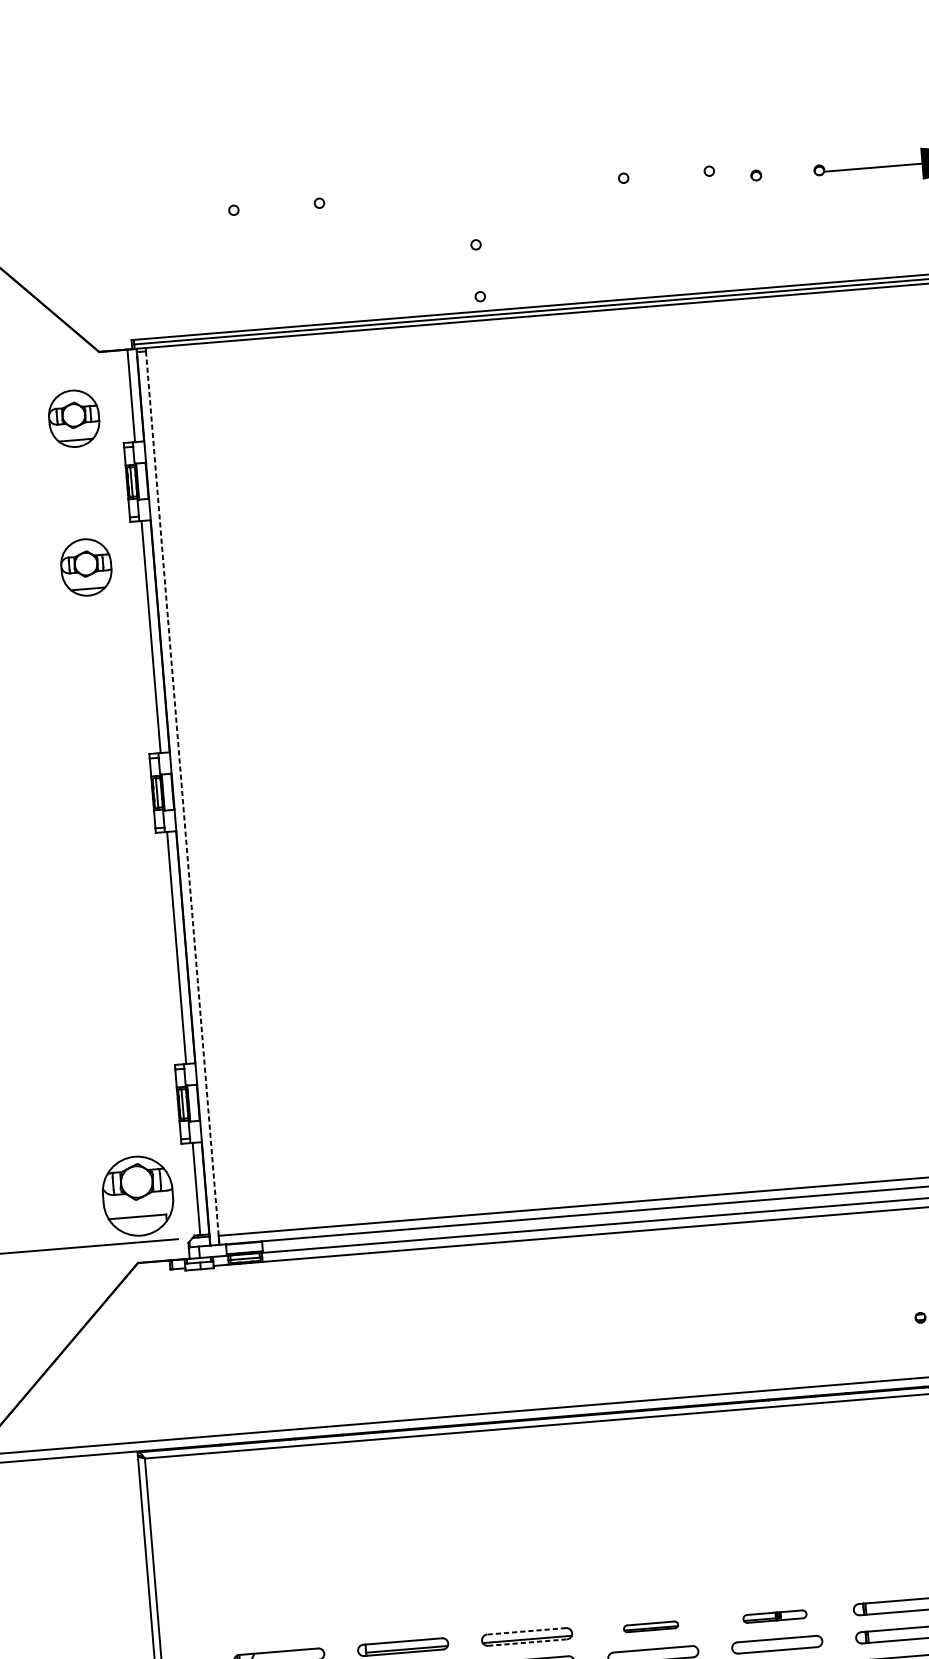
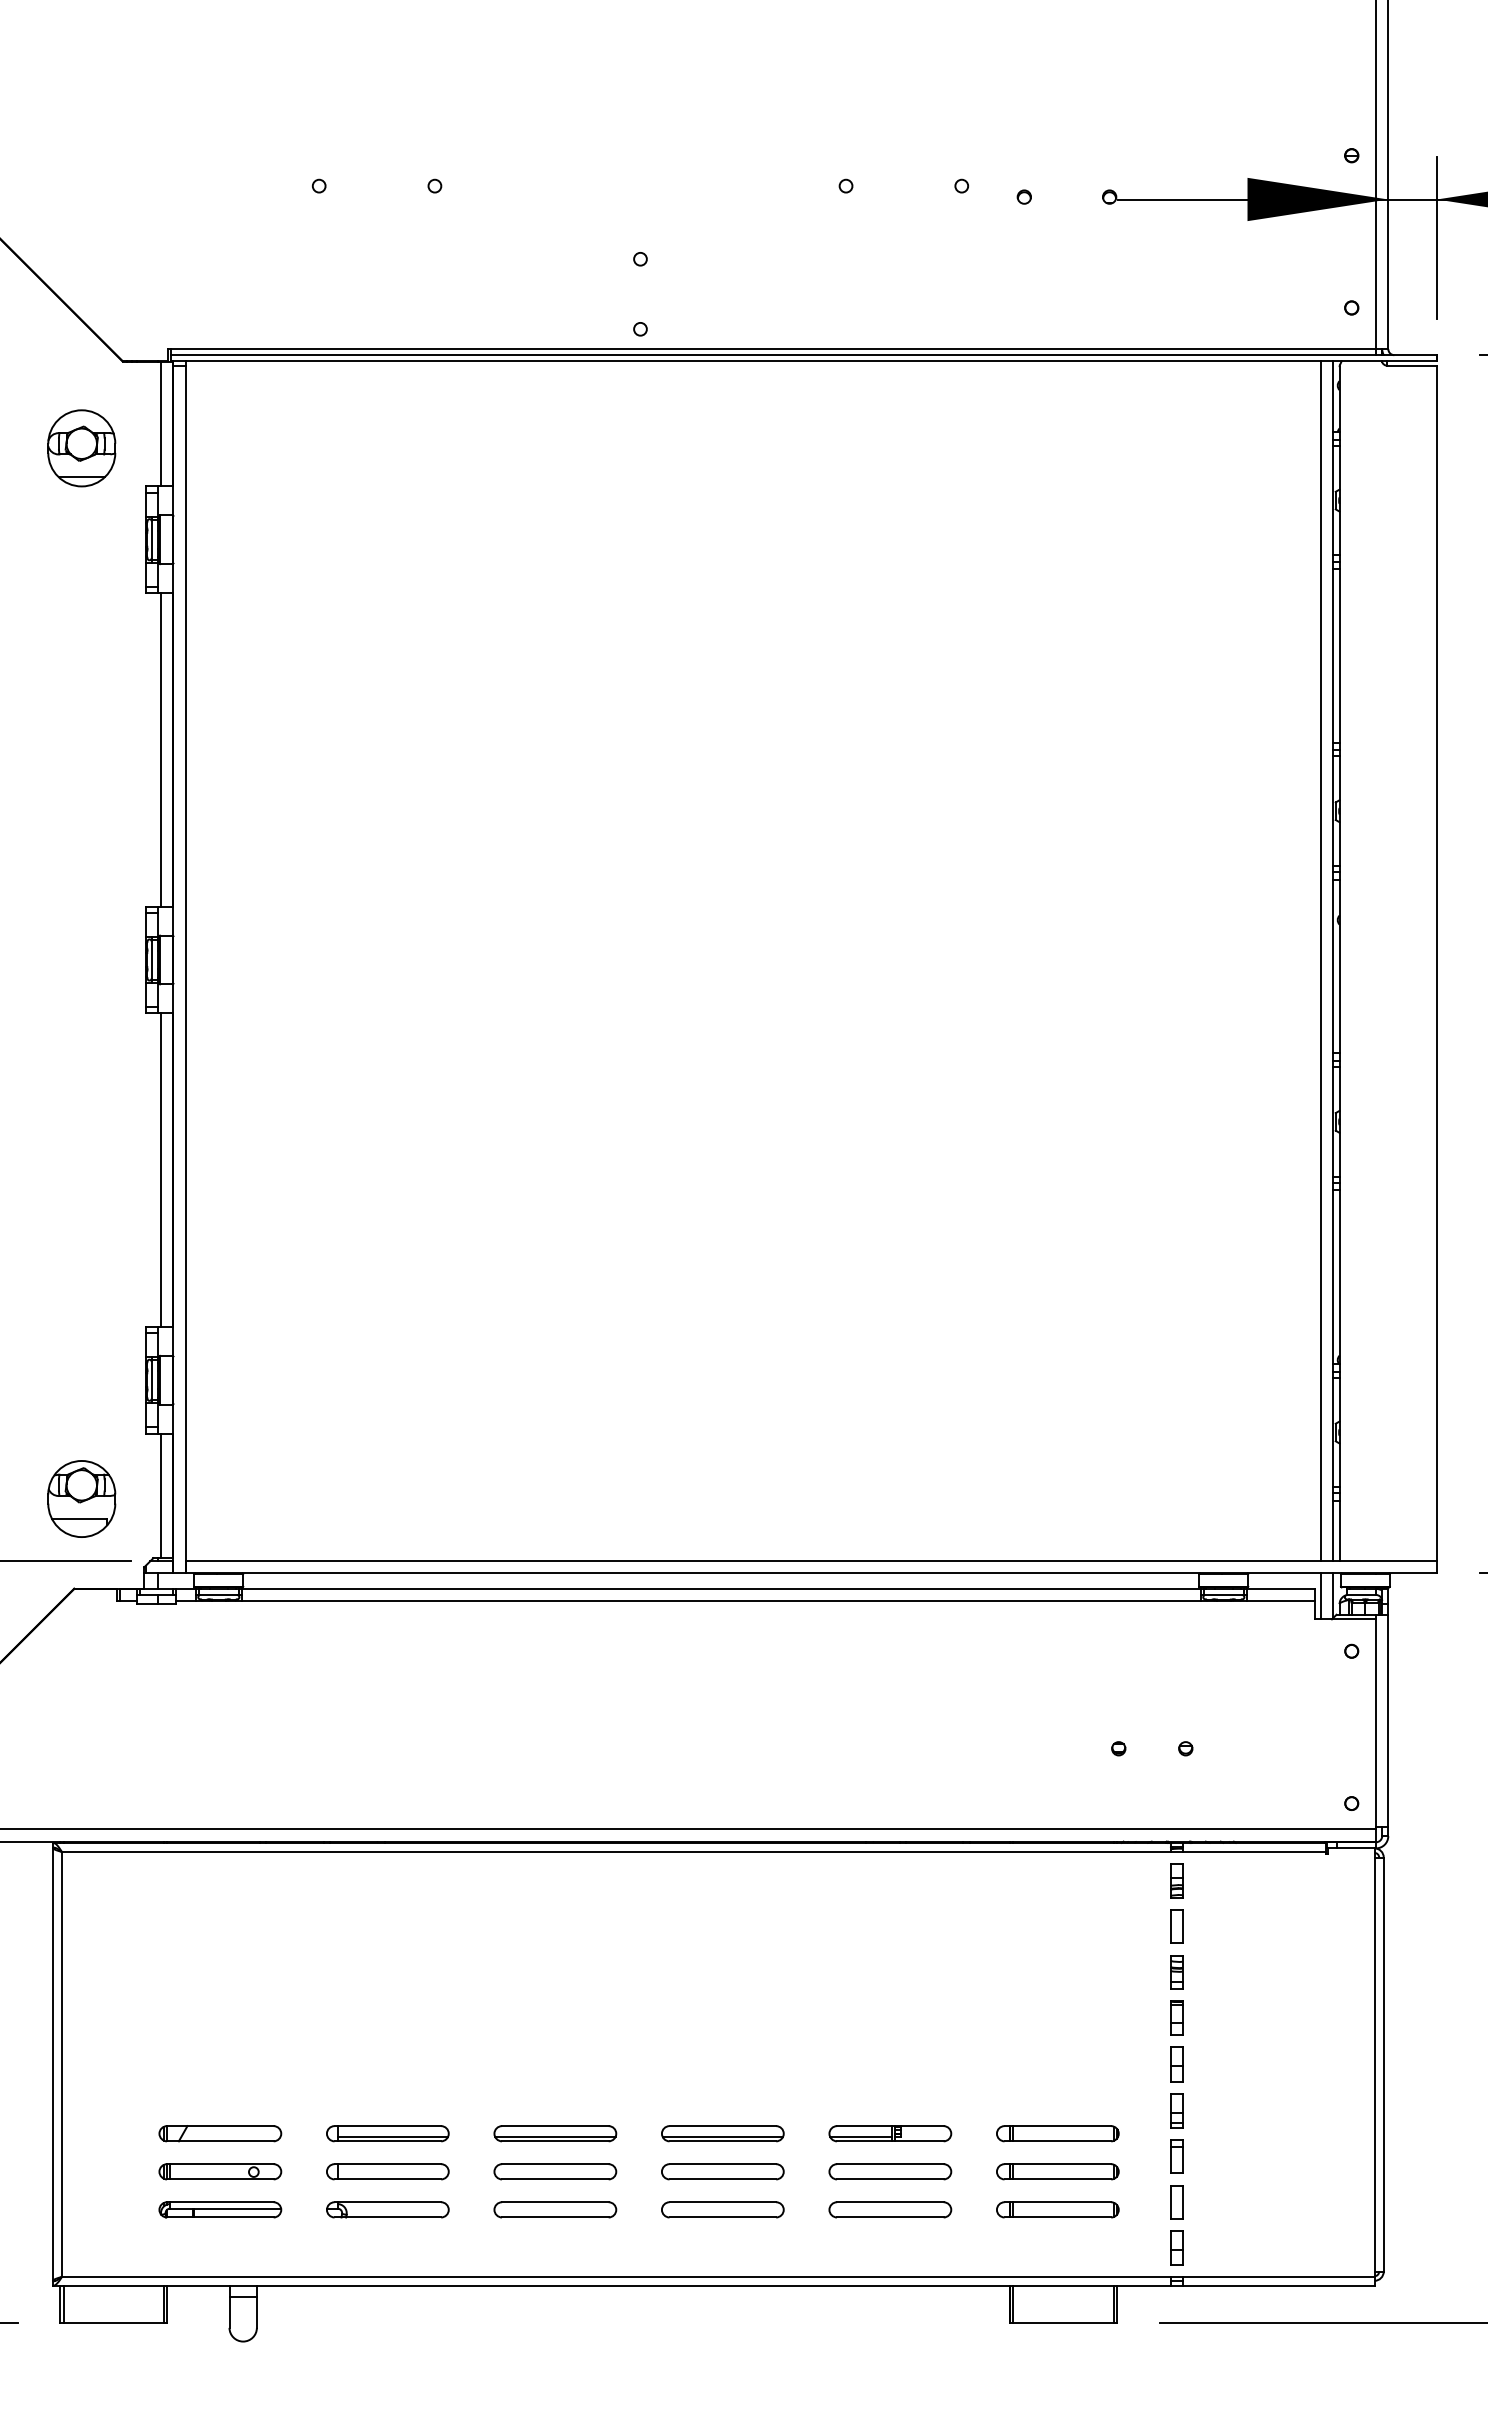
part: (86, 567) -> (81, 649), removed
line: (182, 798) -> (185, 969), dashed -> solid
part: (137, 1195) -> (81, 1498), size x0.71
part: (775, 1616) -> (890, 2133), size x1.43
part: (650, 1626) -> (722, 2133), size x1.67
line: (526, 1631) -> (554, 2126), dashed -> solid
line: (527, 1642) -> (555, 2141), dashed -> solid

